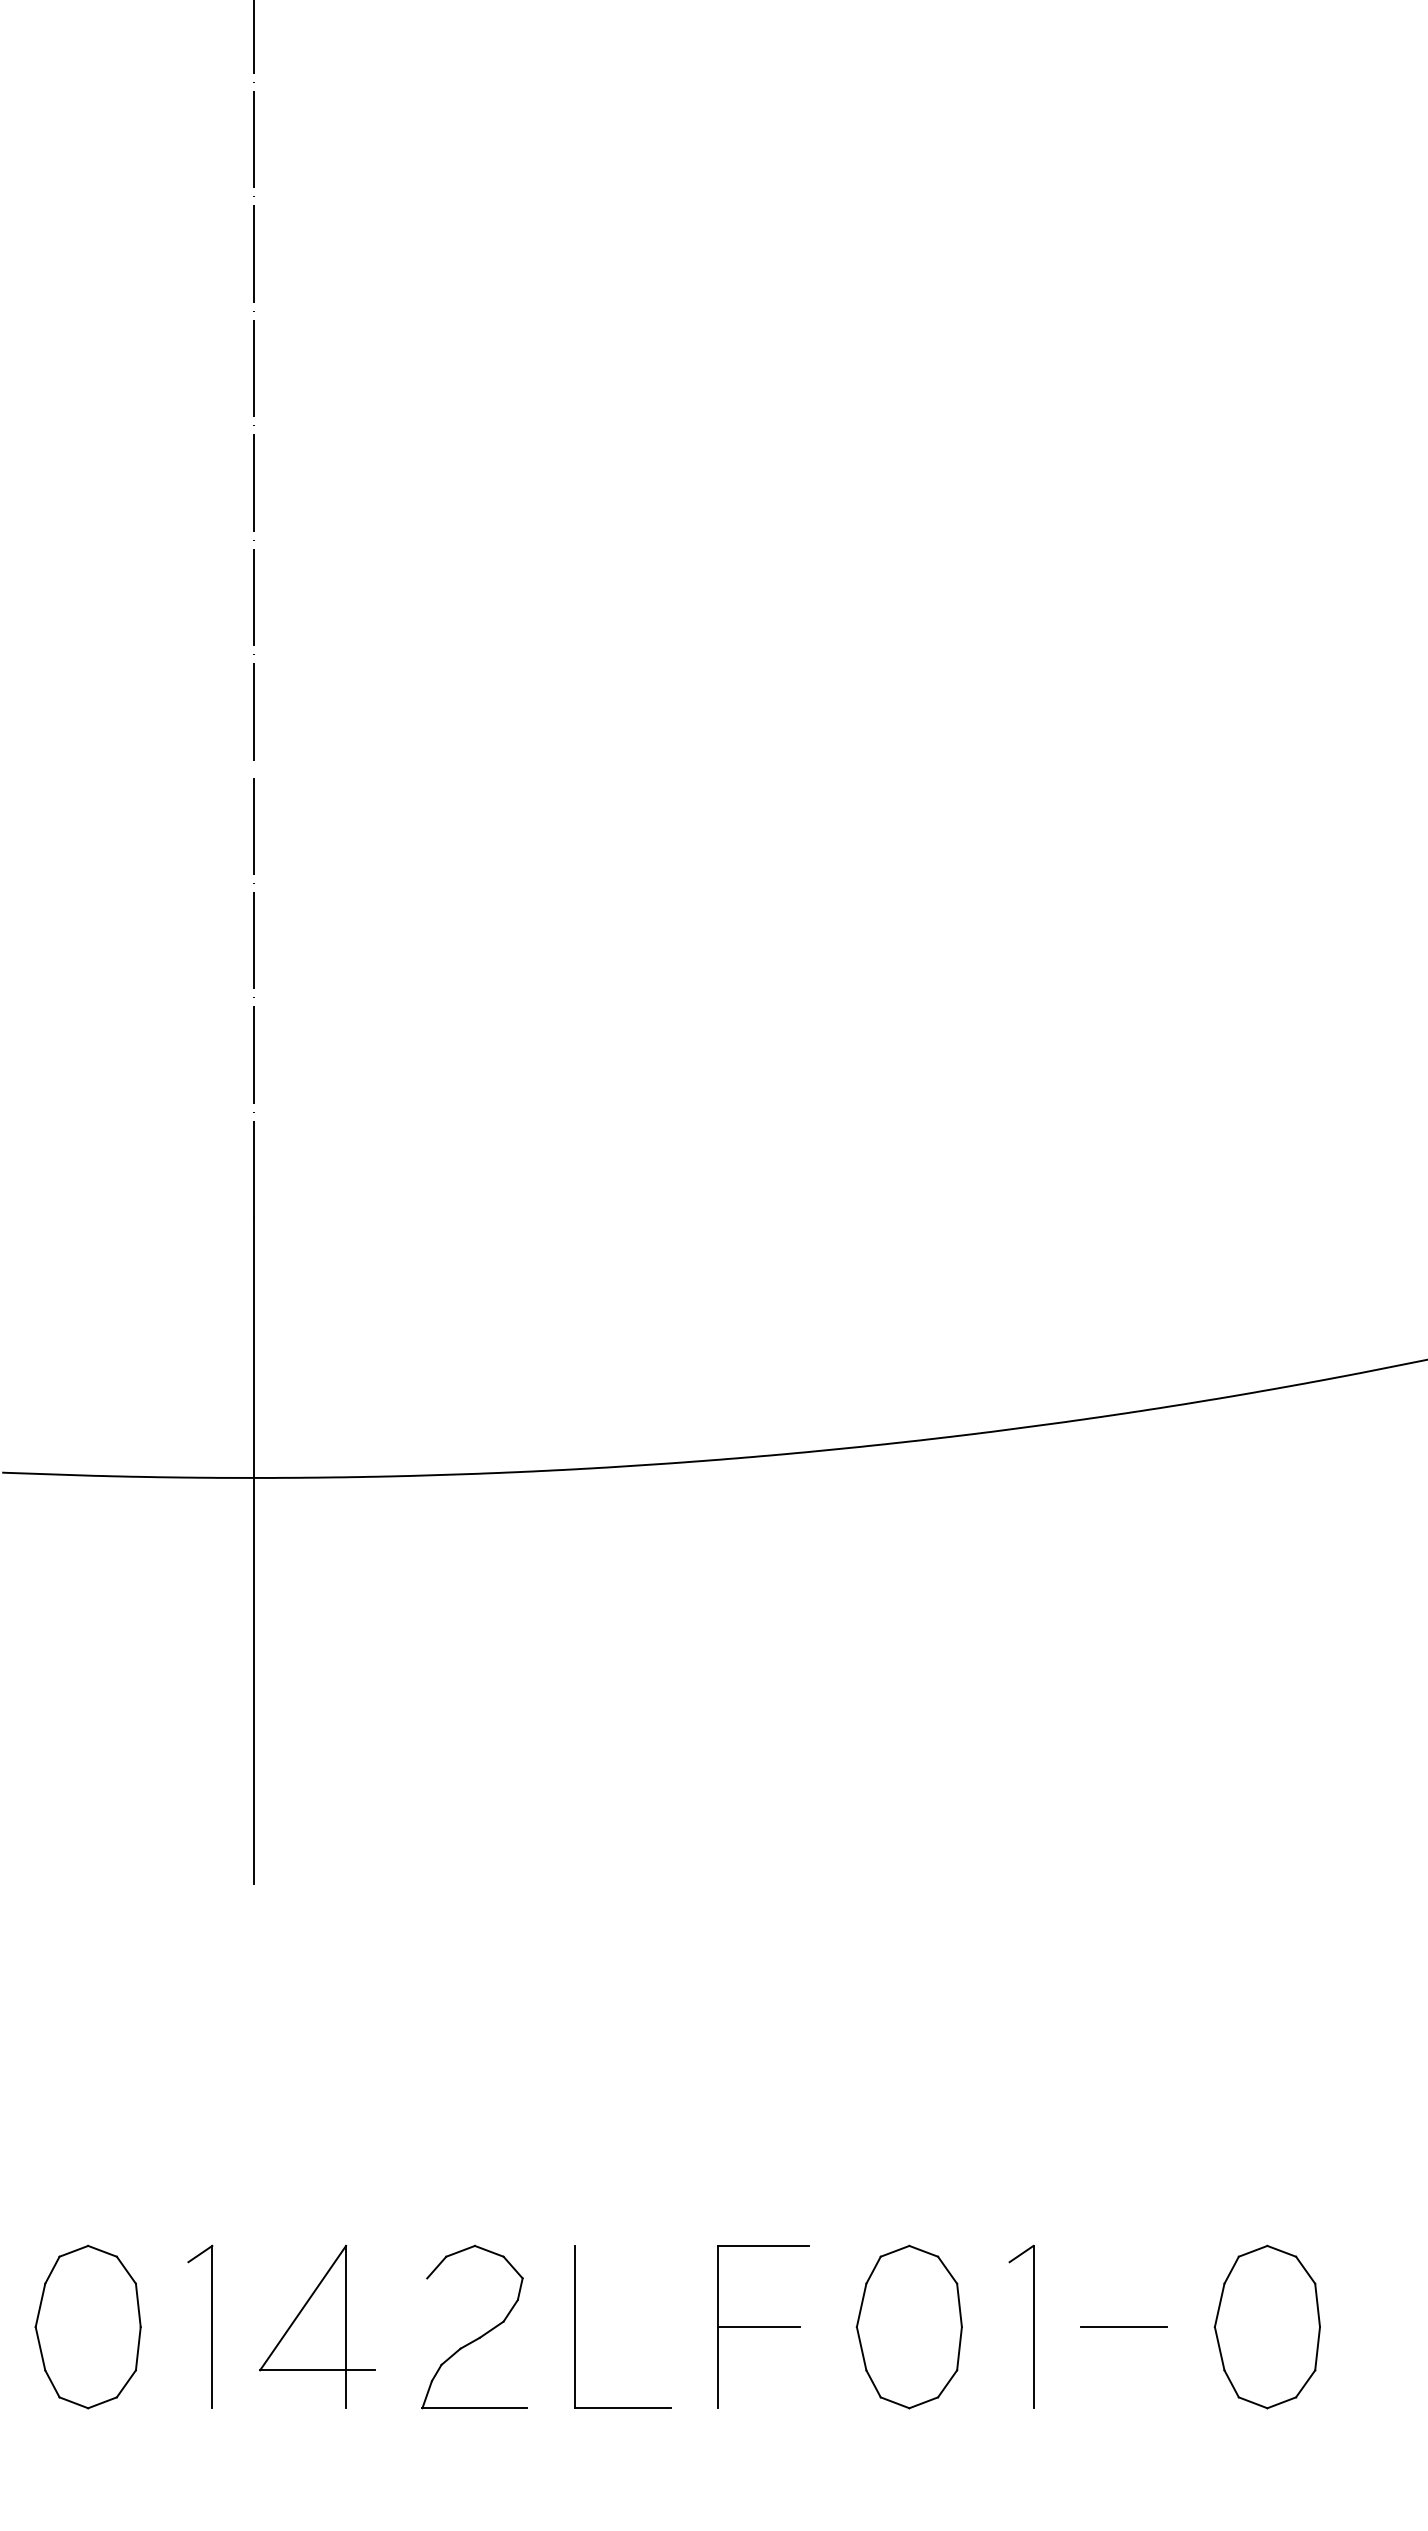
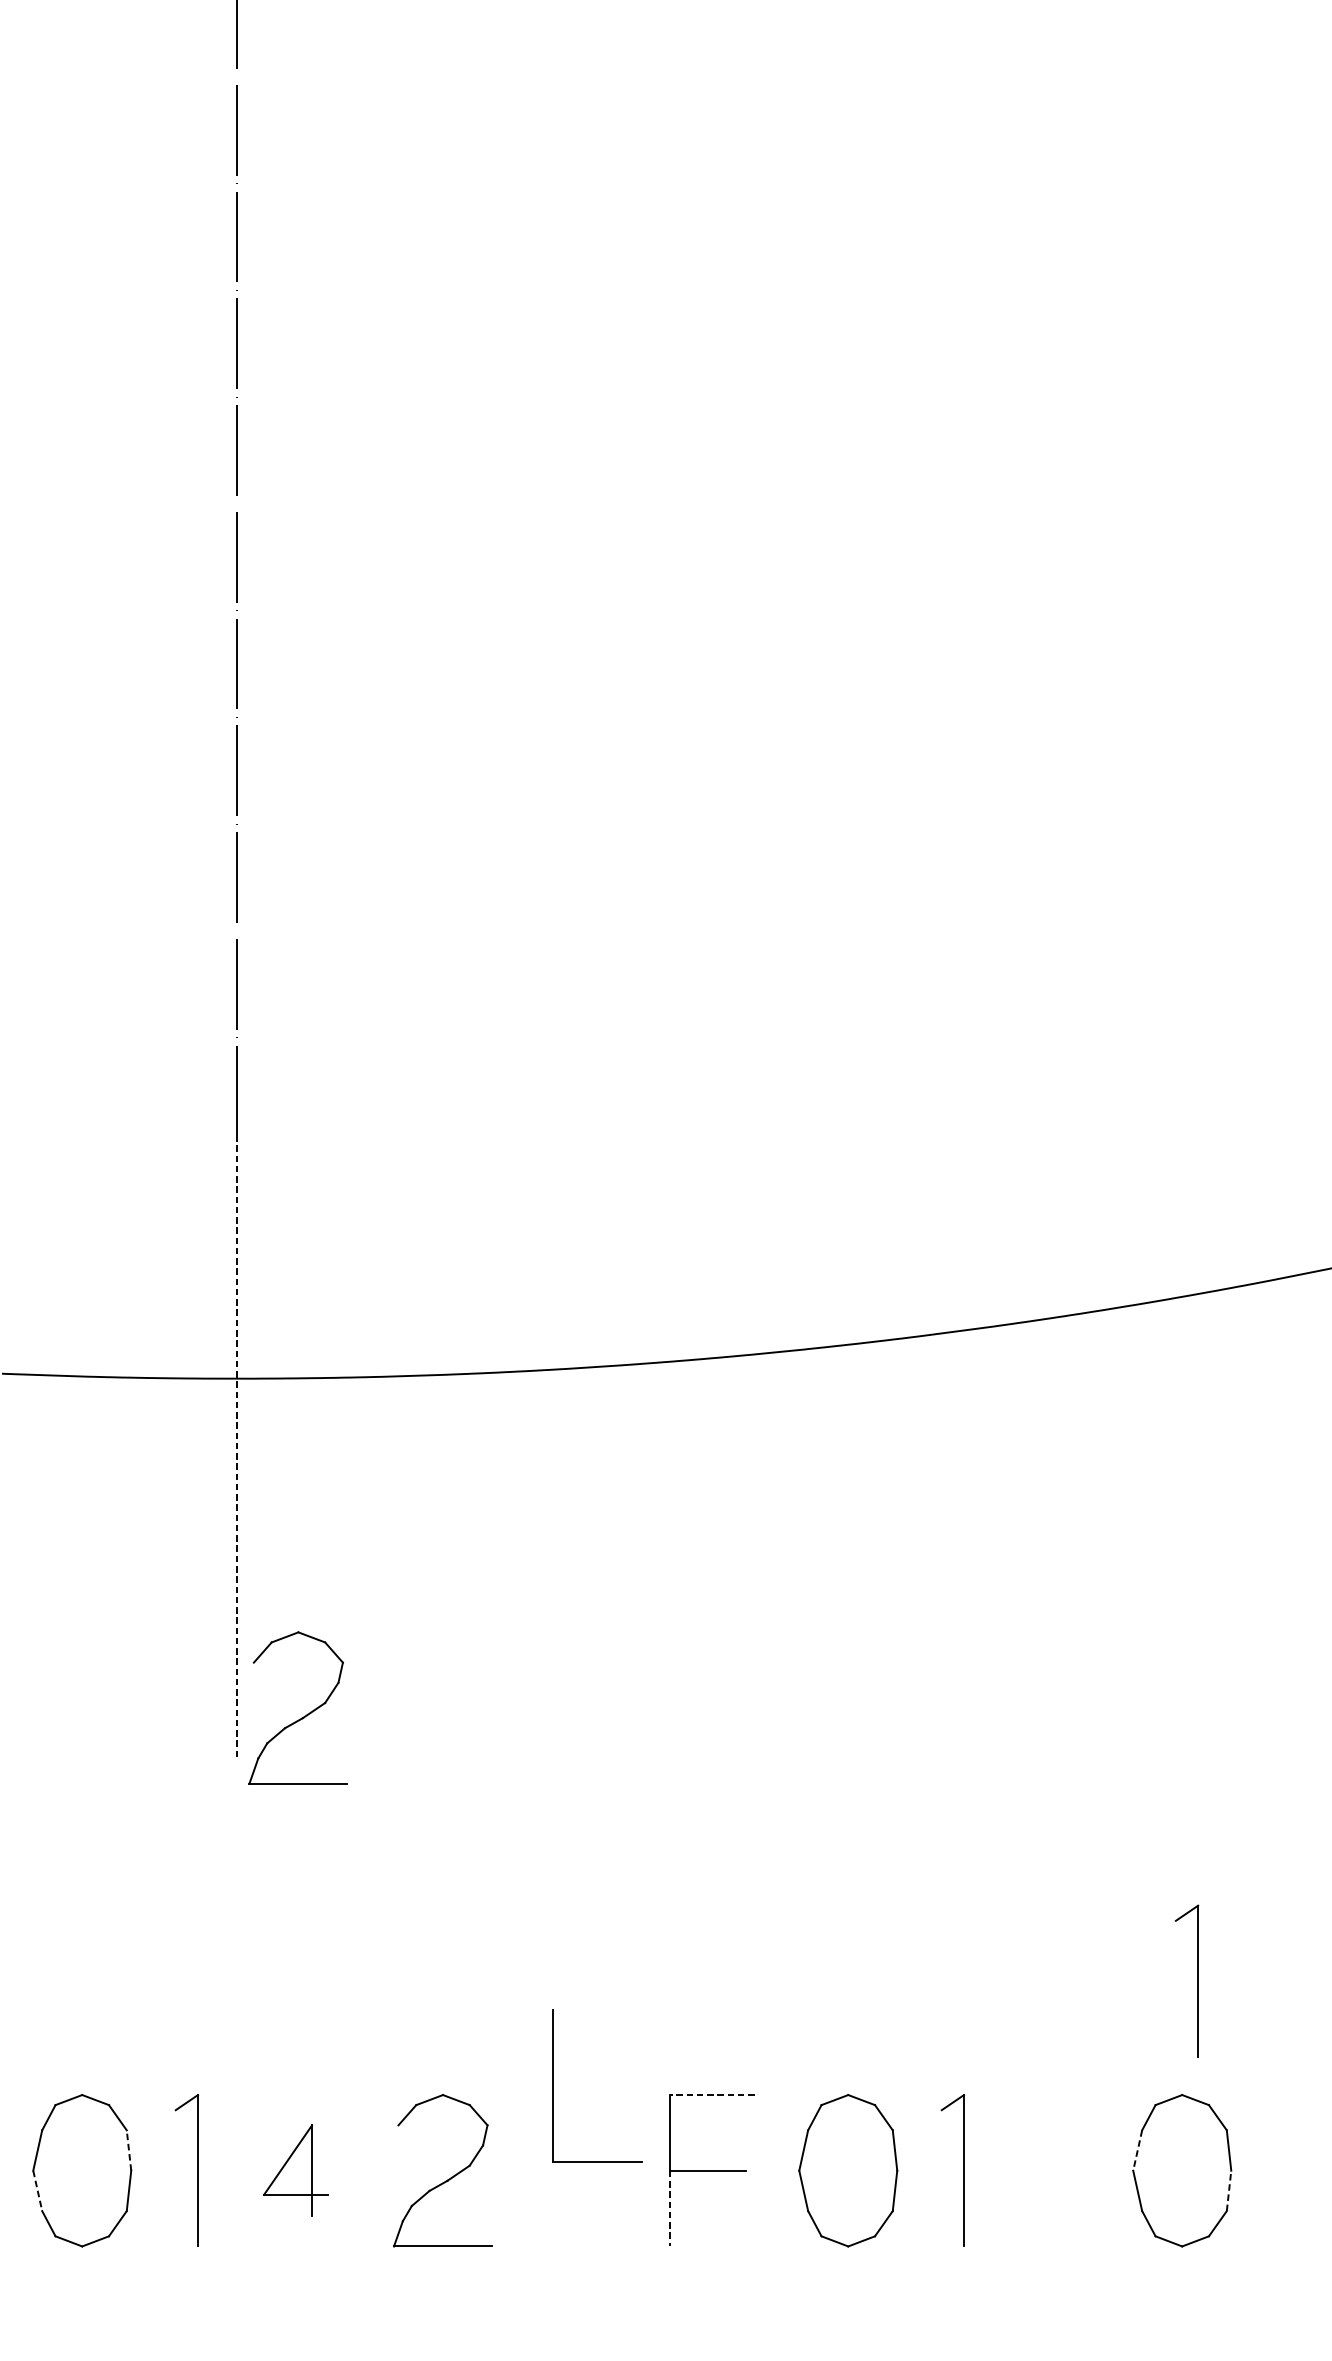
line: (254, 1551) -> (237, 1447), solid -> dashed
part: (324, 1840) -> (302, 1716), added
part: (1284, 2123) -> (1198, 1980), added
line: (763, 2245) -> (712, 2094), solid -> dashed
line: (138, 2305) -> (129, 2150), solid -> dashed
line: (1219, 2305) -> (1137, 2150), solid -> dashed
part: (317, 2326) -> (296, 2170), size x0.6
part: (575, 2326) -> (553, 2085), moved
line: (1124, 2327) -> (1048, 2171), removed
line: (1317, 2348) -> (1228, 2190), solid -> dashed
line: (40, 2349) -> (37, 2191), solid -> dashed
line: (718, 2367) -> (670, 2208), solid -> dashed

